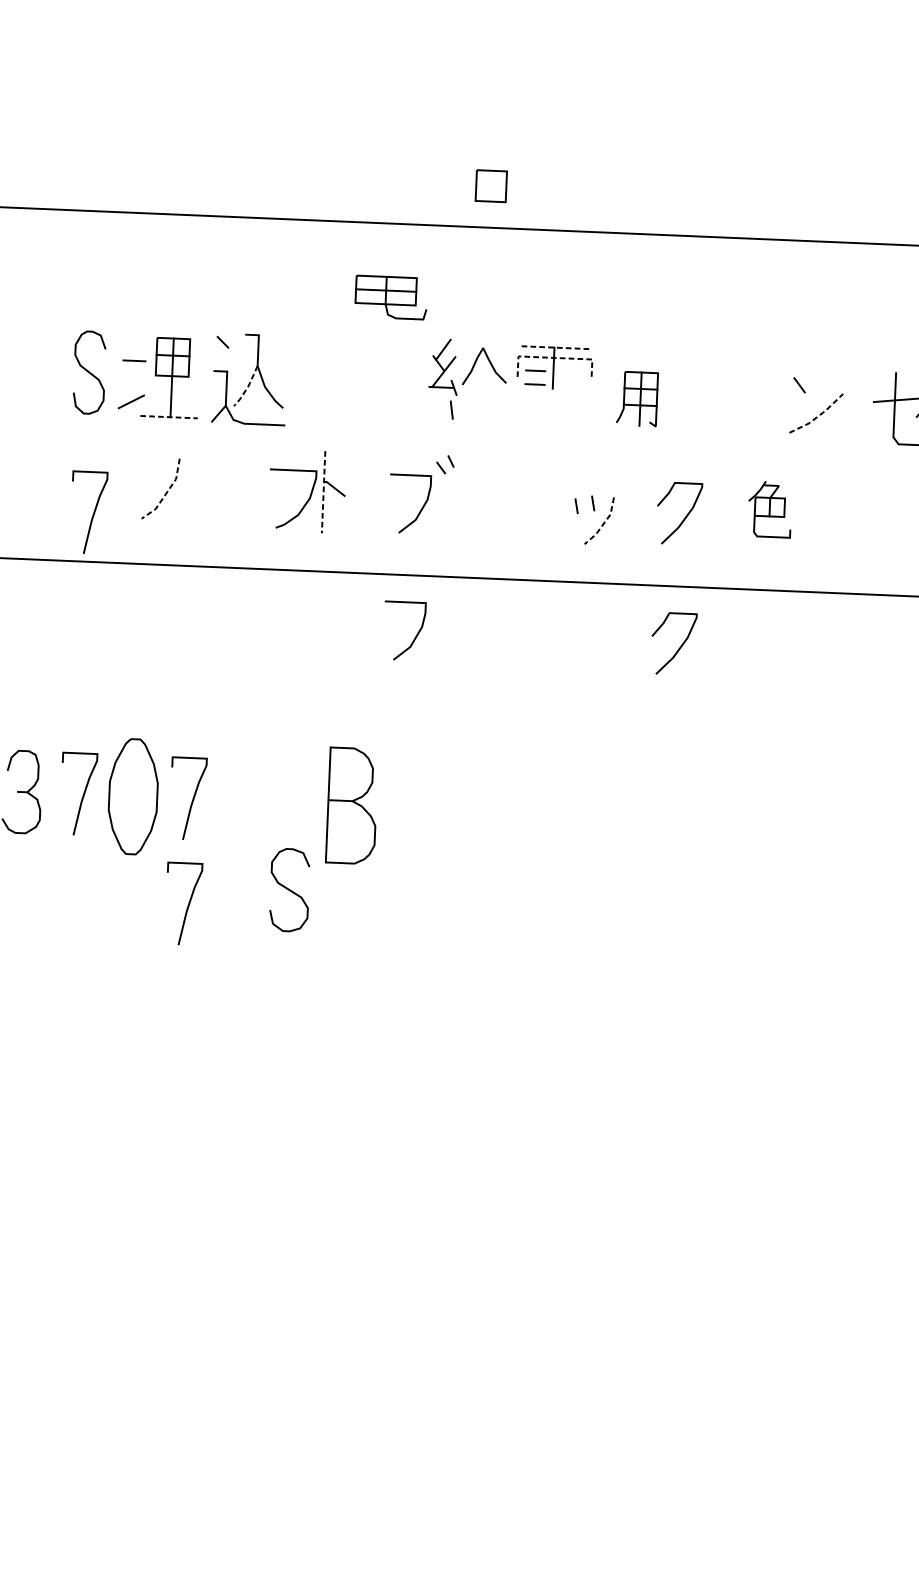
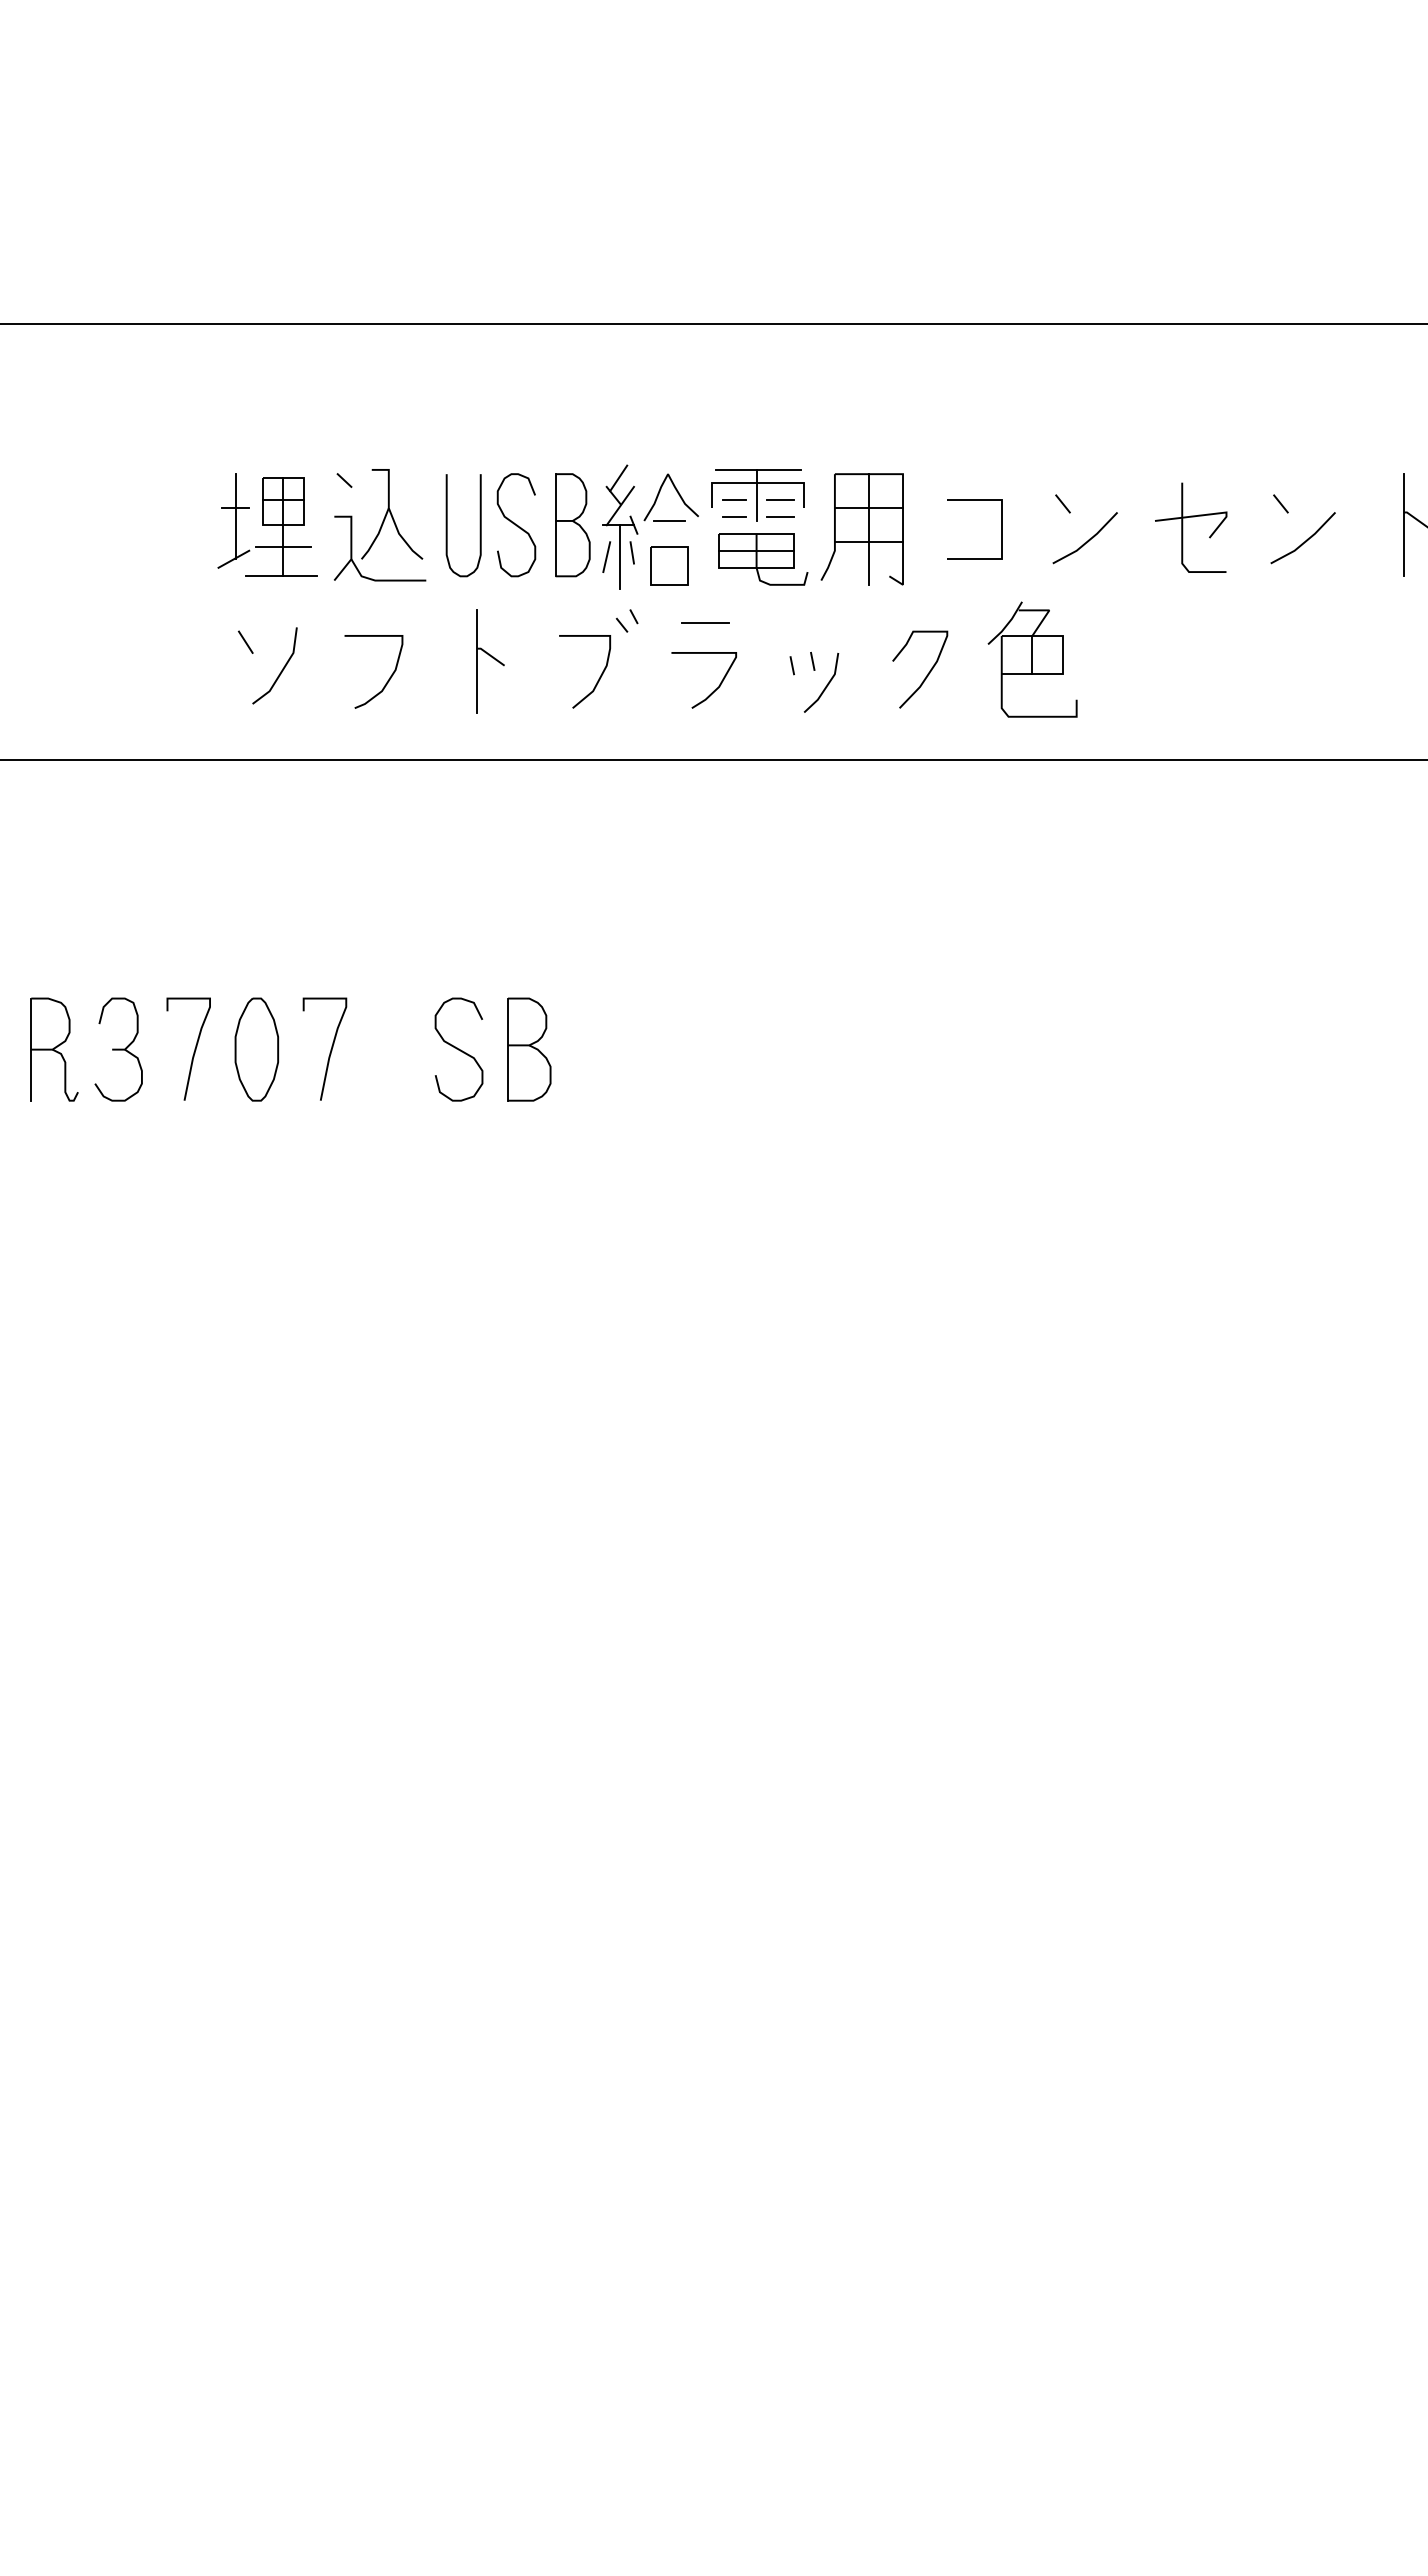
part: (491, 186) -> (669, 565), moved
part: (391, 297) -> (763, 559), moved
line: (556, 347) -> (758, 469), dashed -> solid
line: (555, 357) -> (758, 482), dashed -> solid
line: (134, 367) -> (235, 516), added
curve: (89, 372) -> (516, 525), moved
line: (572, 372) -> (780, 499), added
curve: (304, 381) -> (447, 525), added
line: (482, 385) -> (669, 520), added
line: (572, 385) -> (780, 516), added
part: (404, 386) -> (572, 525), added
line: (247, 387) -> (377, 535), dashed -> solid
line: (171, 393) -> (283, 546), added
part: (636, 399) -> (861, 529), size x1.67
line: (749, 403) -> (1001, 529), added
line: (430, 412) -> (606, 557), added
line: (442, 413) -> (620, 557), added
line: (818, 416) -> (1088, 541), dashed -> solid
line: (169, 417) -> (281, 576), dashed -> solid
line: (137, 468) -> (245, 641), added
line: (508, 469) -> (705, 623), added
line: (166, 492) -> (282, 670), dashed -> solid
line: (323, 492) -> (477, 661), dashed -> solid
curve: (303, 506) -> (387, 680), moved
part: (769, 509) -> (1032, 659), size x1.67
curve: (93, 512) -> (192, 698), removed
curve: (512, 523) -> (713, 690), added
line: (604, 523) -> (827, 685), dashed -> solid
curve: (415, 636) -> (598, 836), removed
curve: (679, 647) -> (927, 835), removed
part: (133, 796) -> (256, 1049), size x0.71
part: (352, 805) -> (529, 1049), size x0.71
curve: (289, 890) -> (458, 1049), moved
curve: (188, 904) -> (330, 1180), removed

